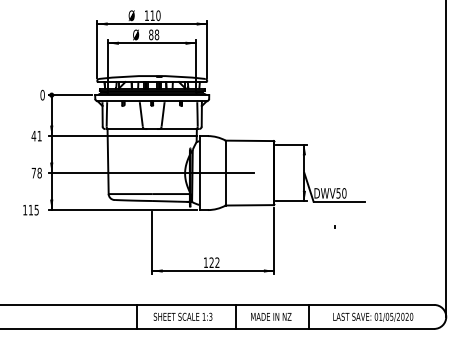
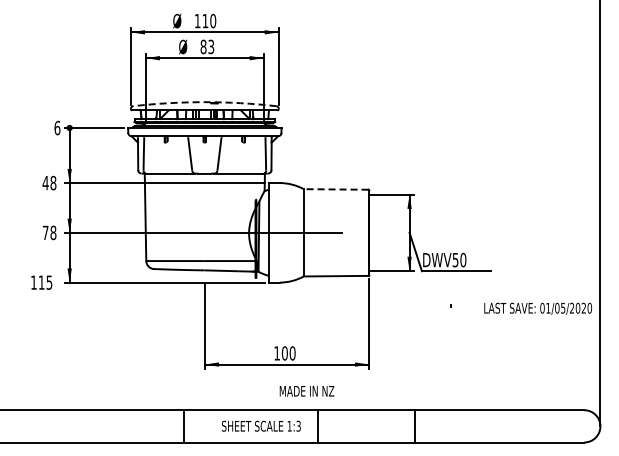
text: (157, 34) -> (211, 46), 88 -> 83
arc: (151, 76) -> (204, 102), solid -> dashed
text: (42, 94) -> (57, 127), 0 -> 6
text: (39, 135) -> (53, 182), 41 -> 48
line: (249, 140) -> (335, 189), solid -> dashed
text: (214, 262) -> (288, 353), 122 -> 100
text: (183, 316) -> (261, 425), moved
text: (270, 317) -> (306, 391), moved
text: (372, 317) -> (537, 308), moved

